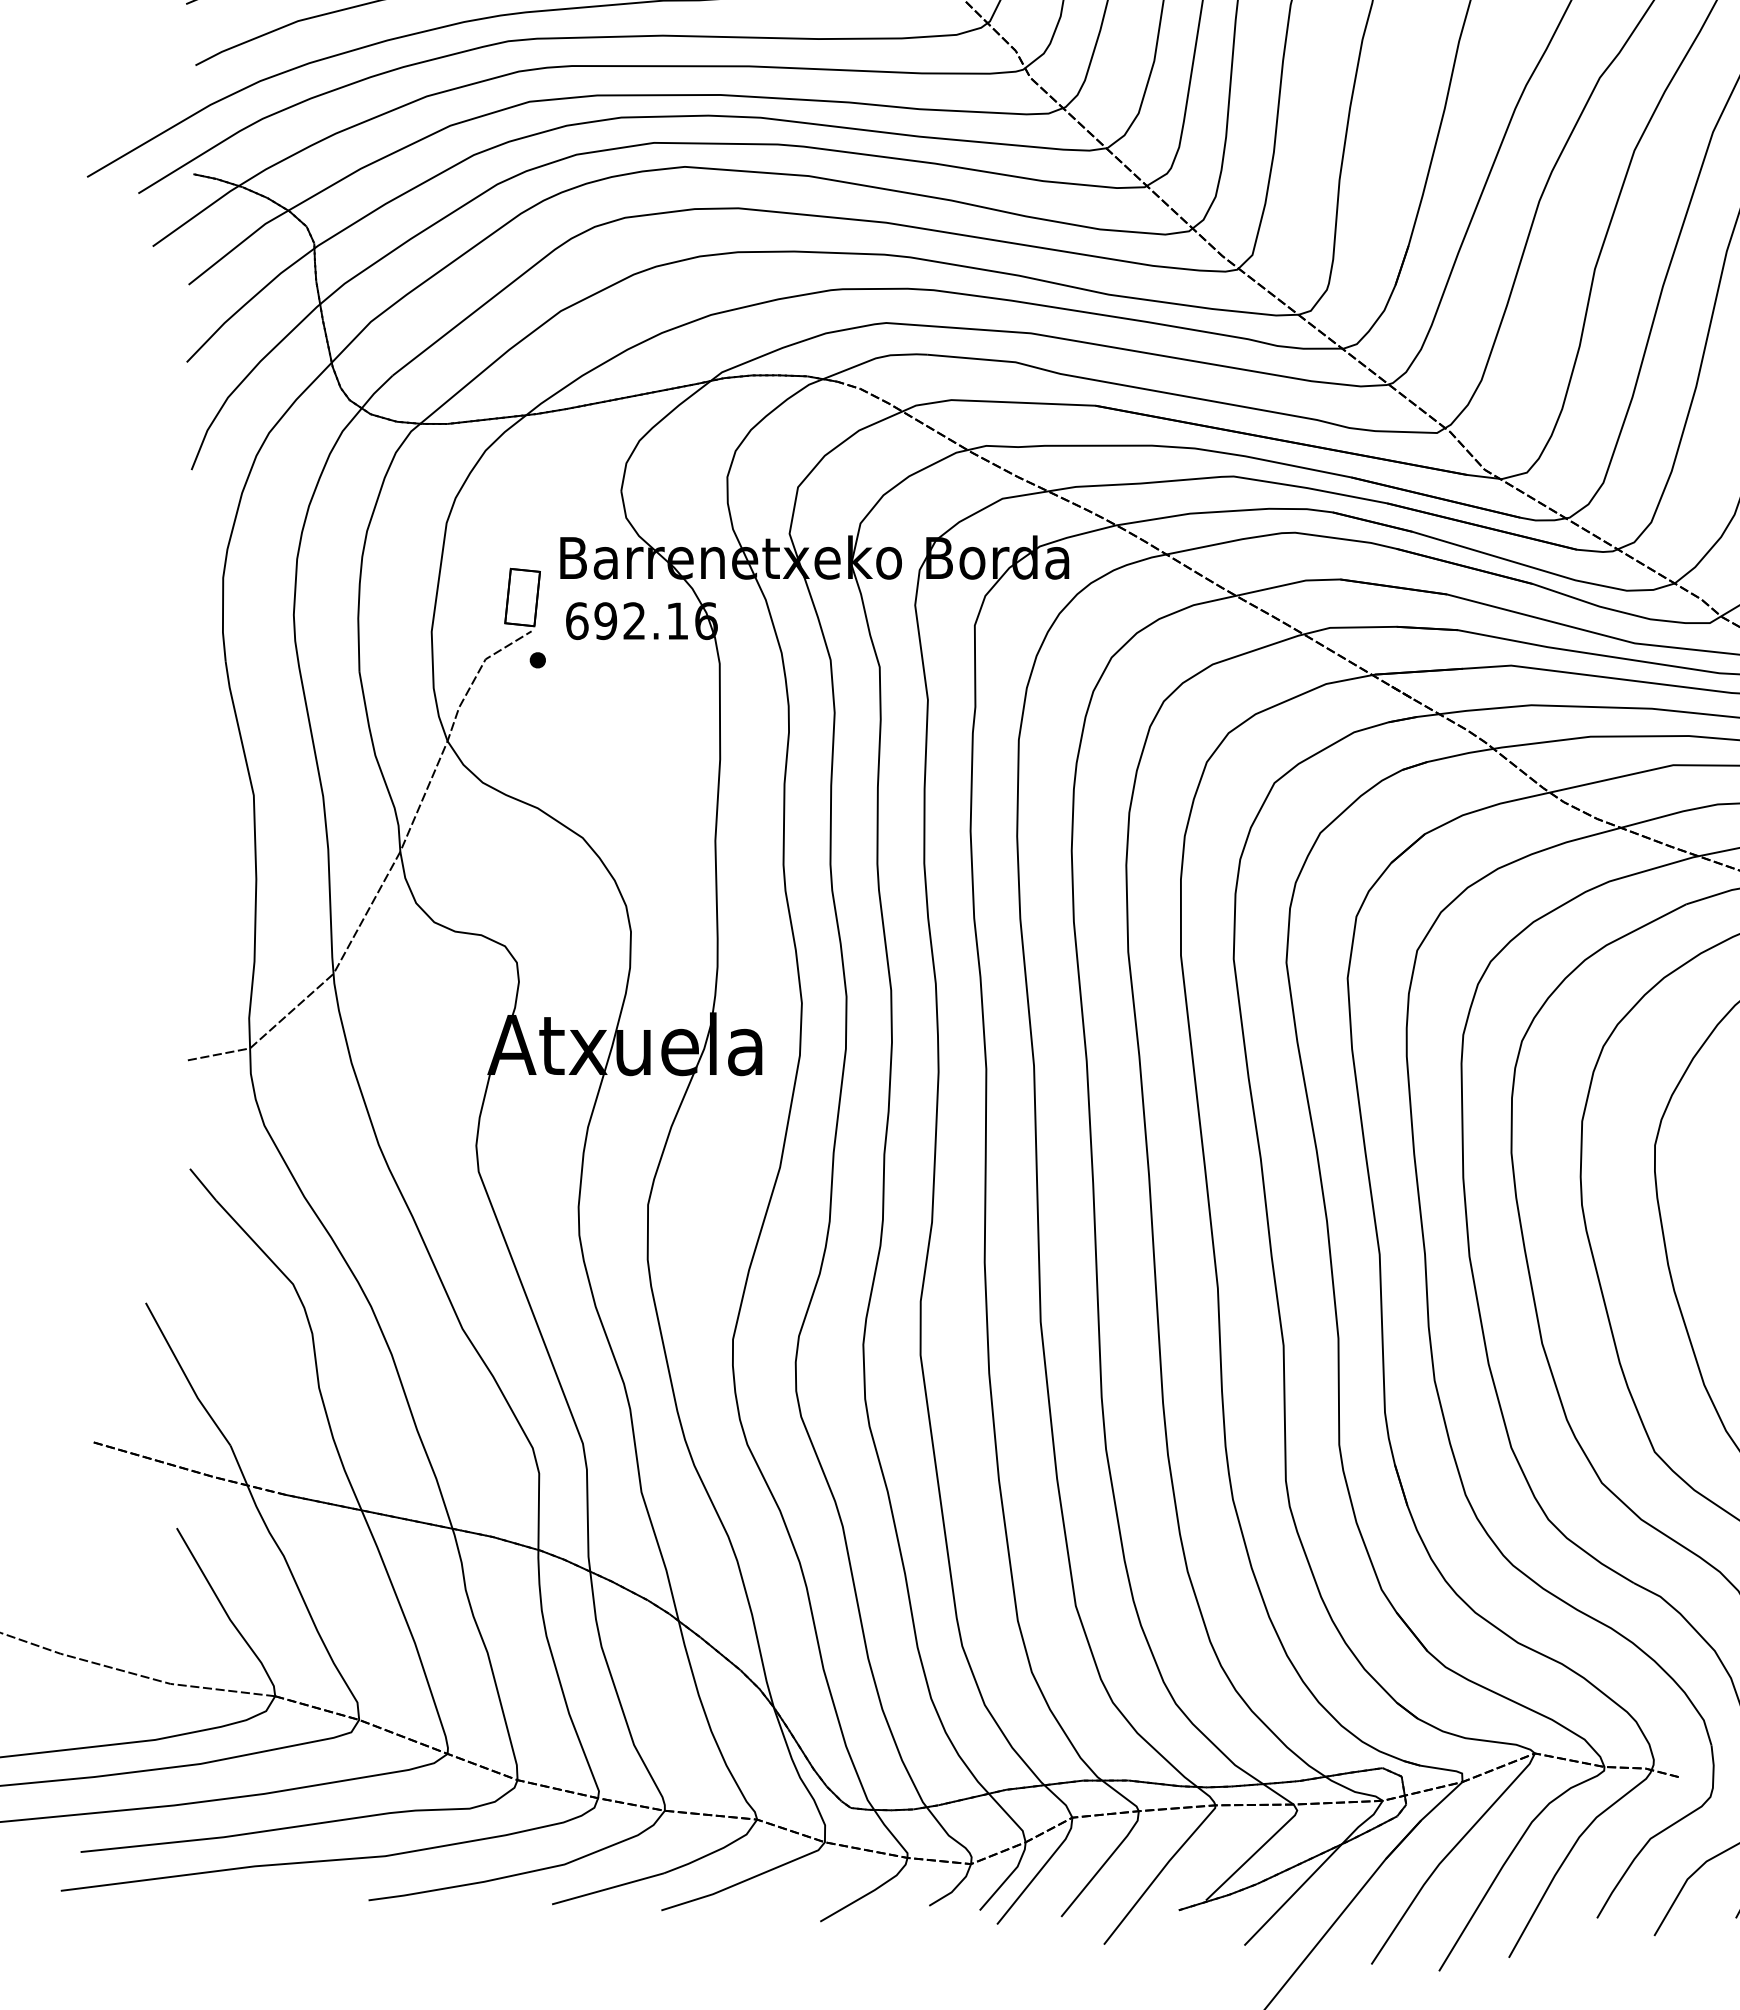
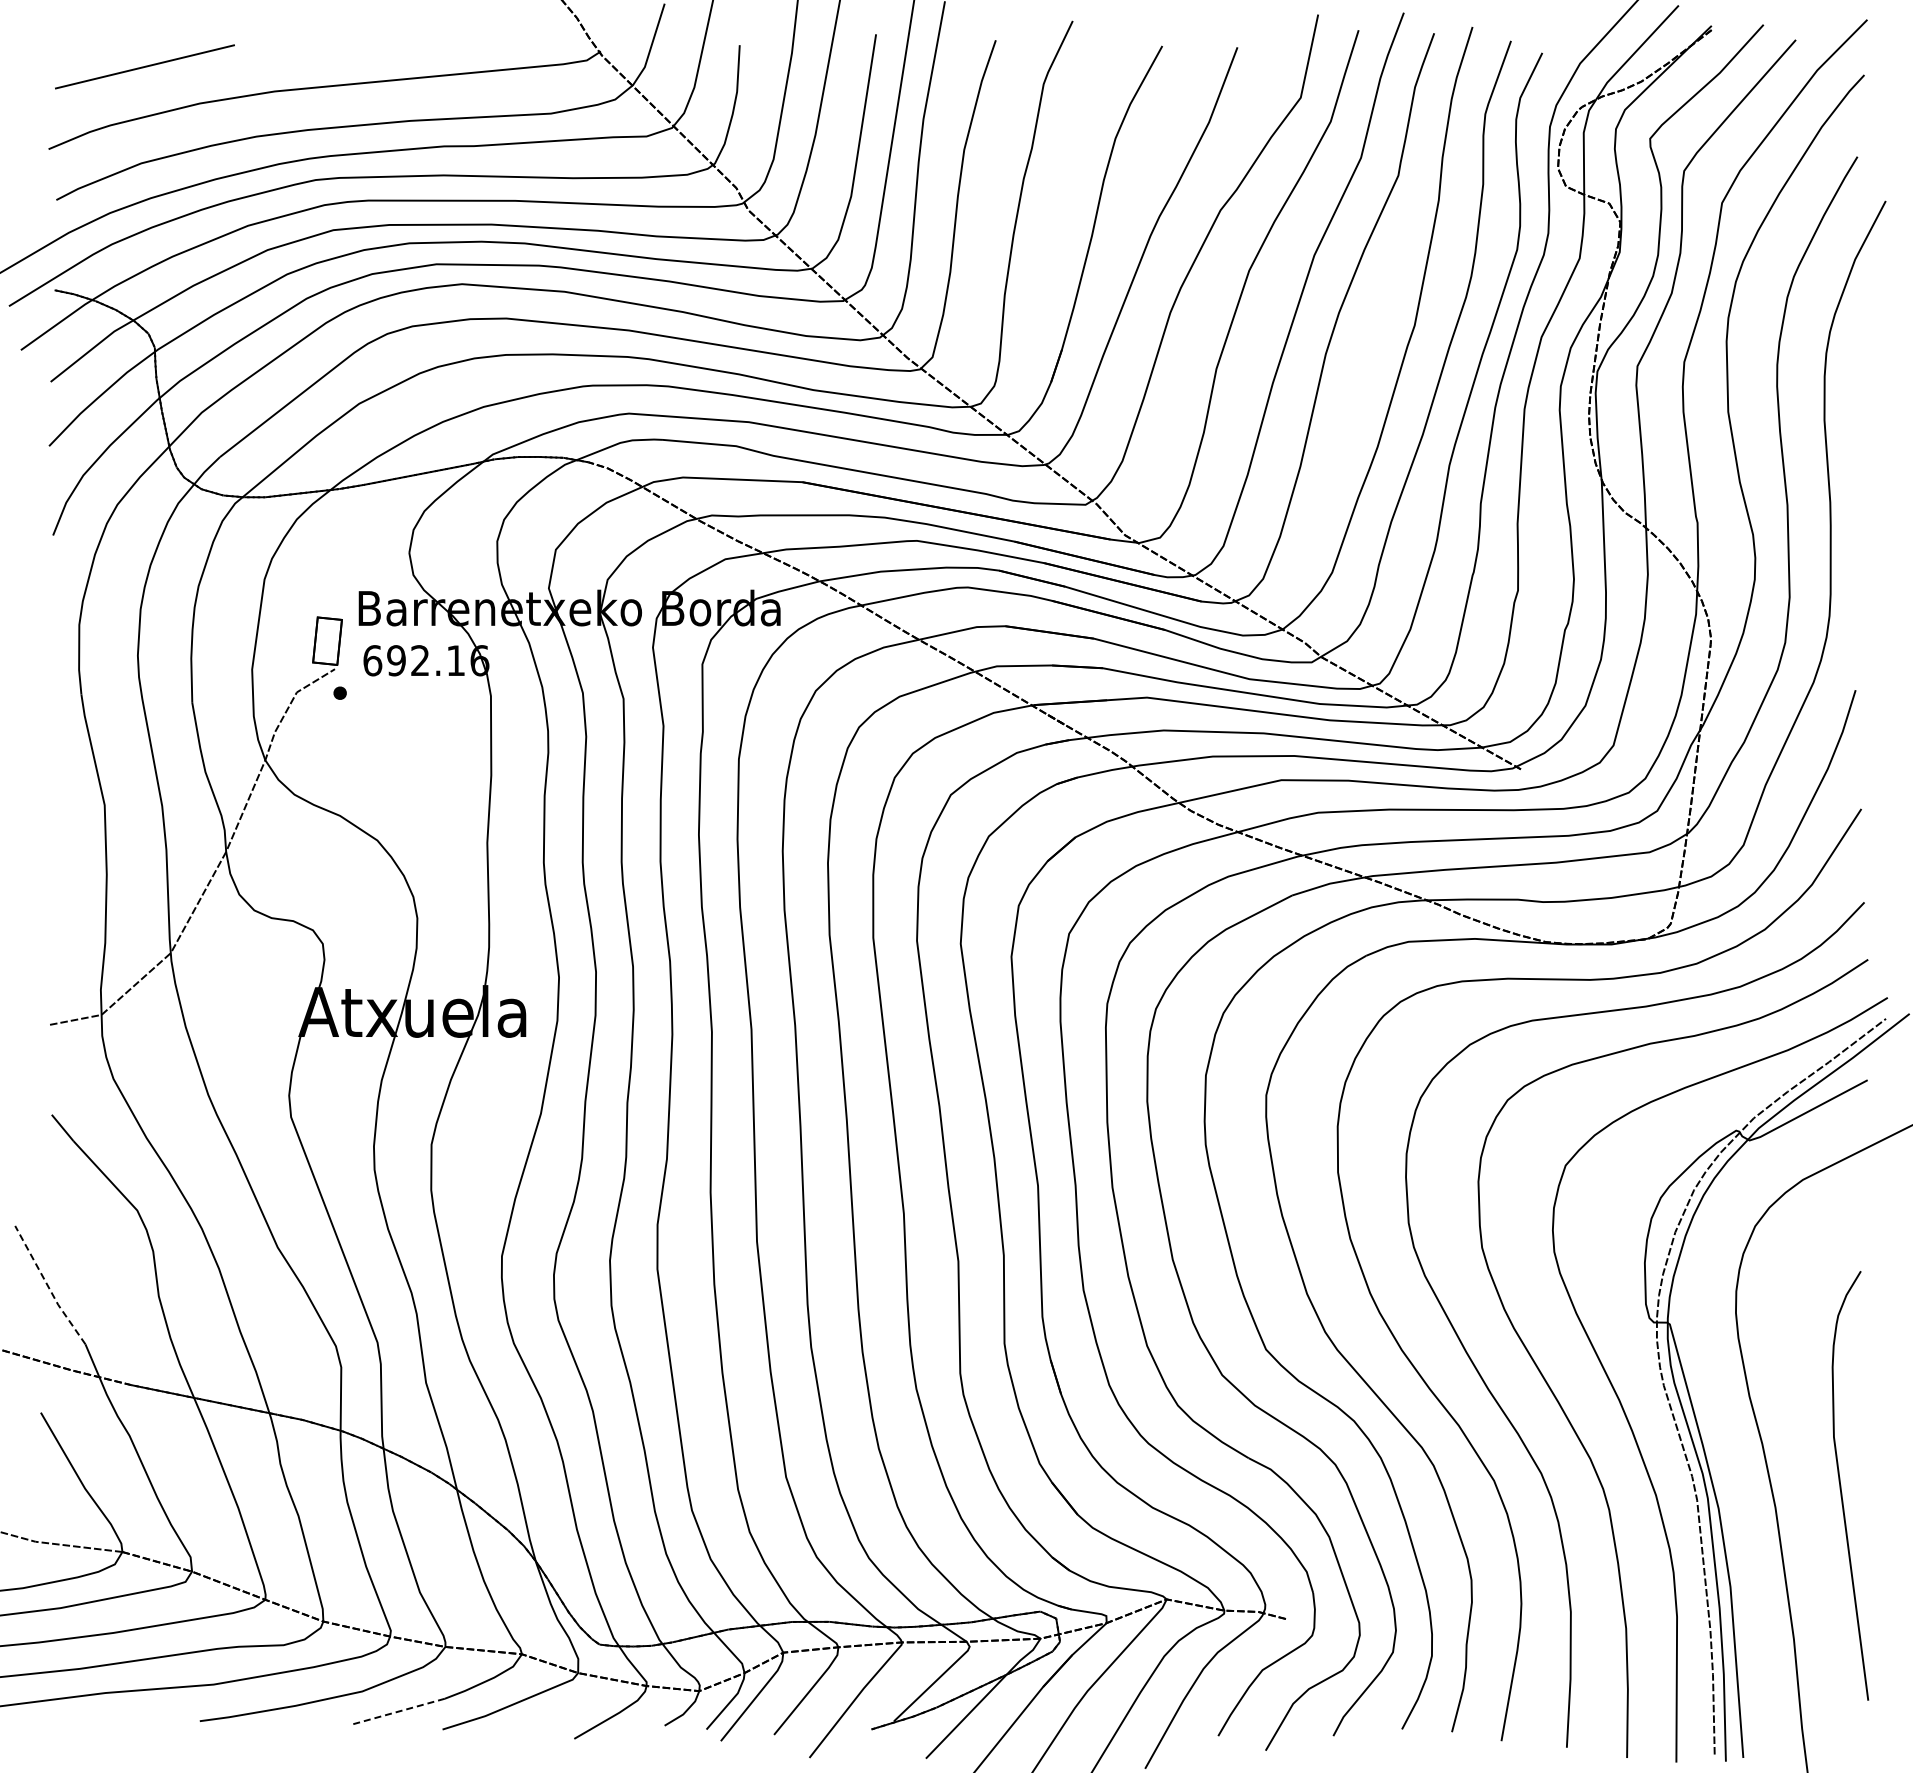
line: (186, 1375) -> (48, 1286), solid -> dashed
line: (607, 1888) -> (397, 1711), solid -> dashed

